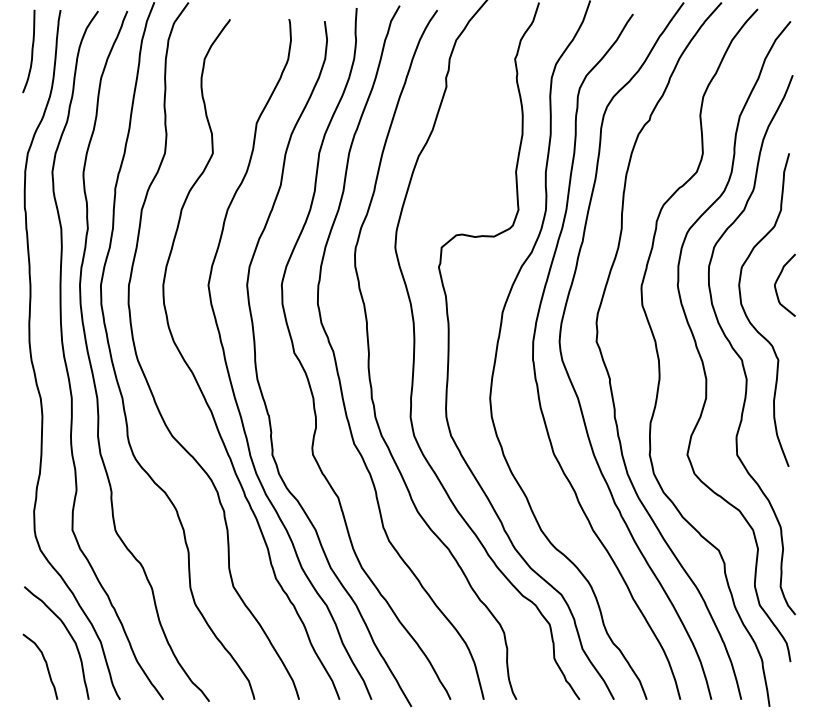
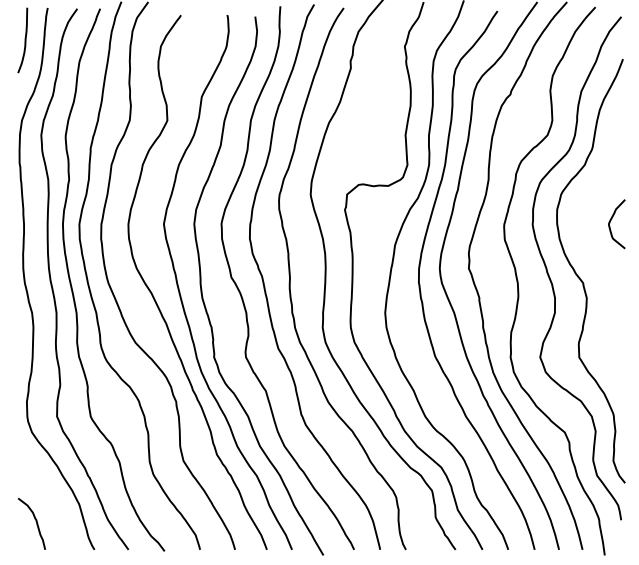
curve: (748, 317) -> (588, 249), removed
curve: (69, 635) -> (54, 499), removed

